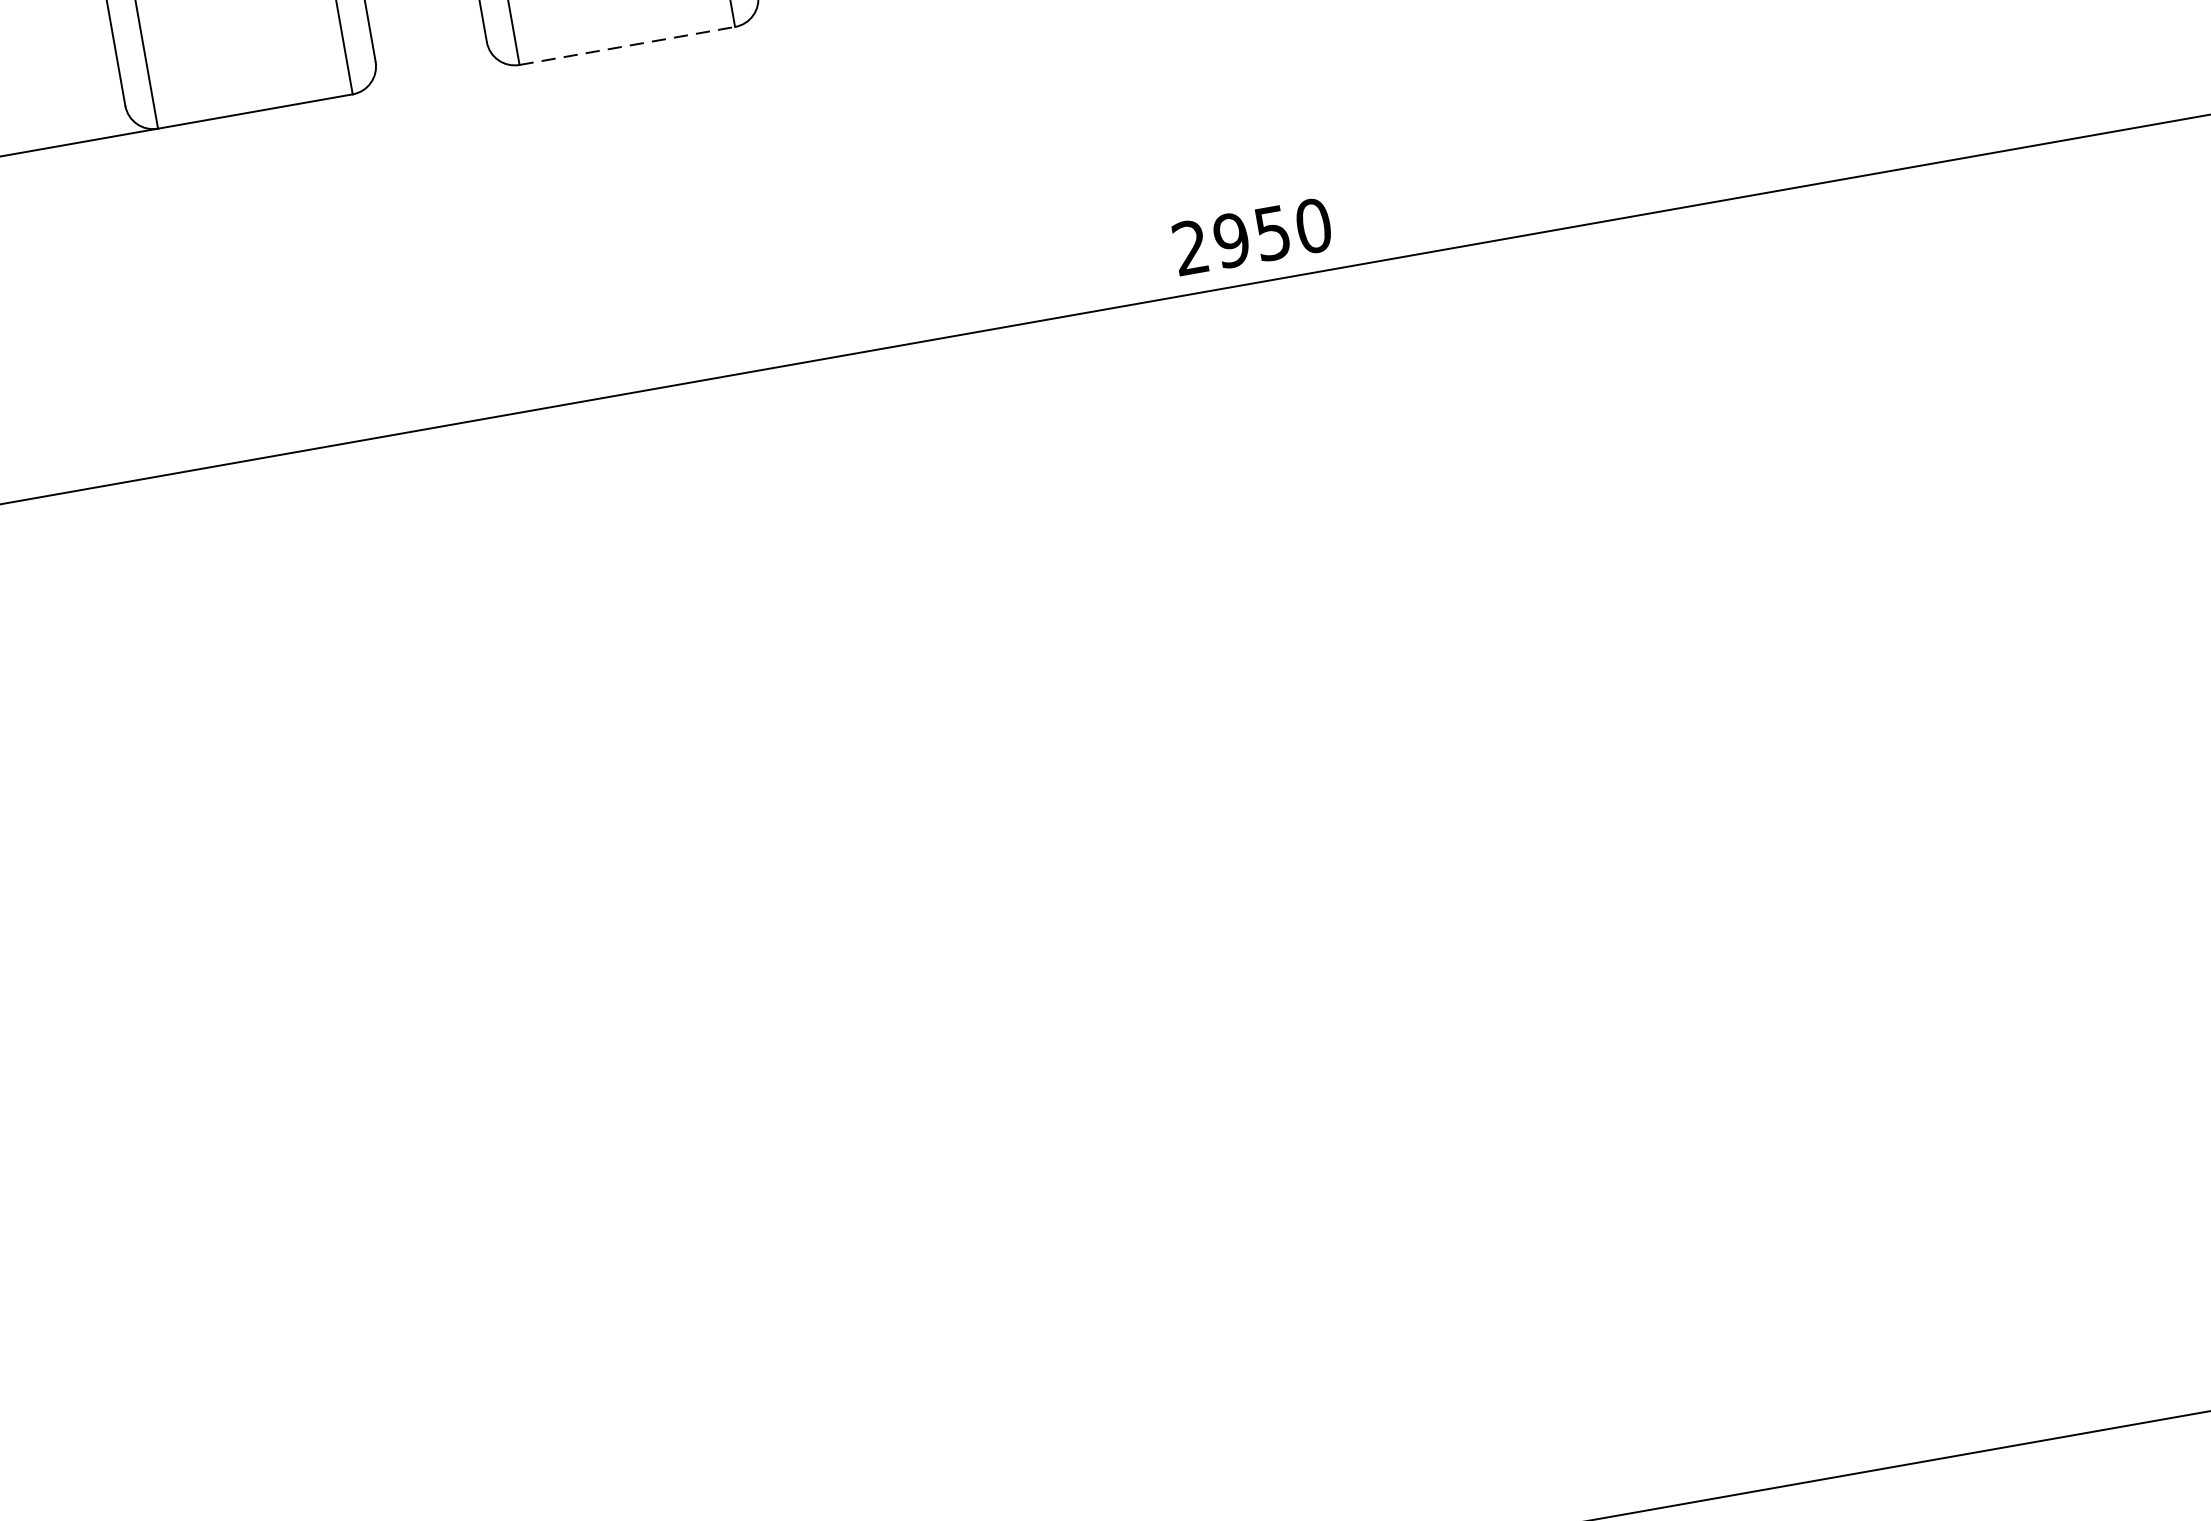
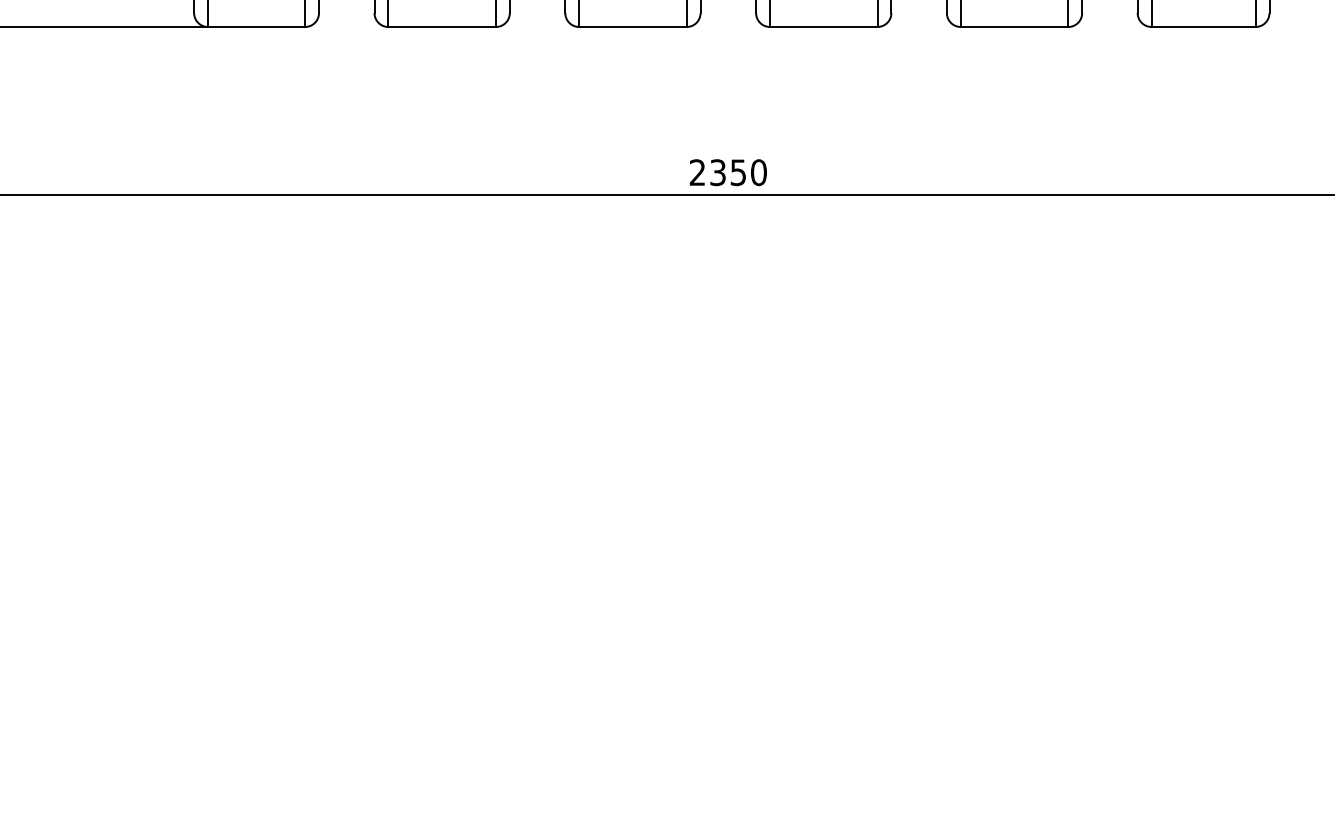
line: (627, 44) -> (442, 26), dashed -> solid
text: (1230, 240) -> (717, 172), 2950 -> 2350

